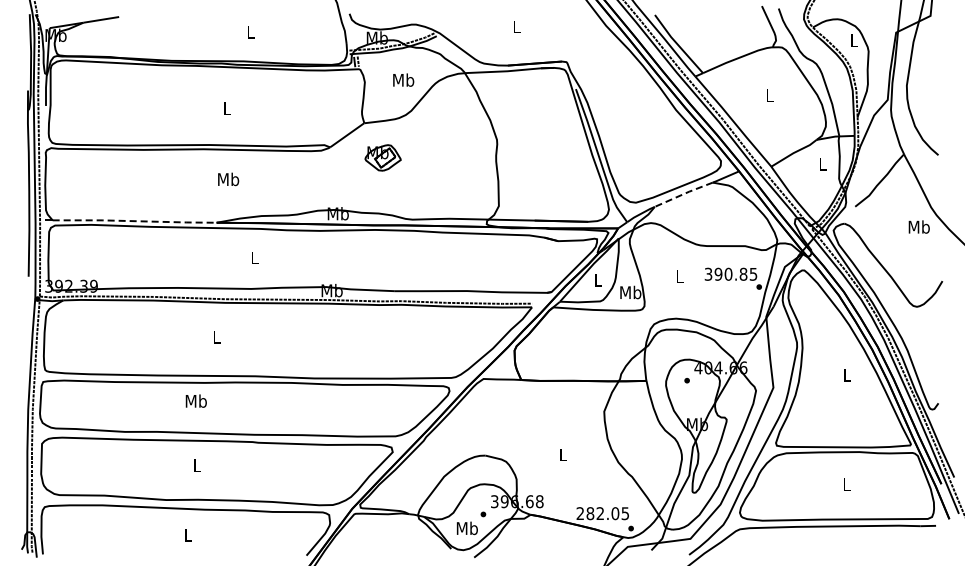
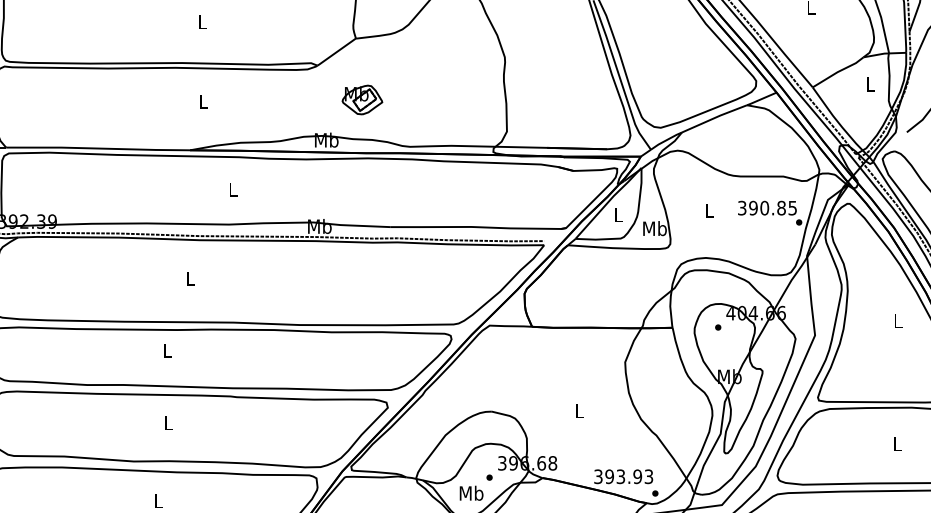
part: (382, 157) -> (361, 99), moved
text: (228, 179) -> (203, 101), Mb -> L
line: (683, 194) -> (714, 118), dashed -> solid
line: (134, 221) -> (98, 148), dashed -> solid
text: (195, 400) -> (166, 349), Mb -> L
text: (602, 513) -> (623, 476), 282.05 -> 393.93

